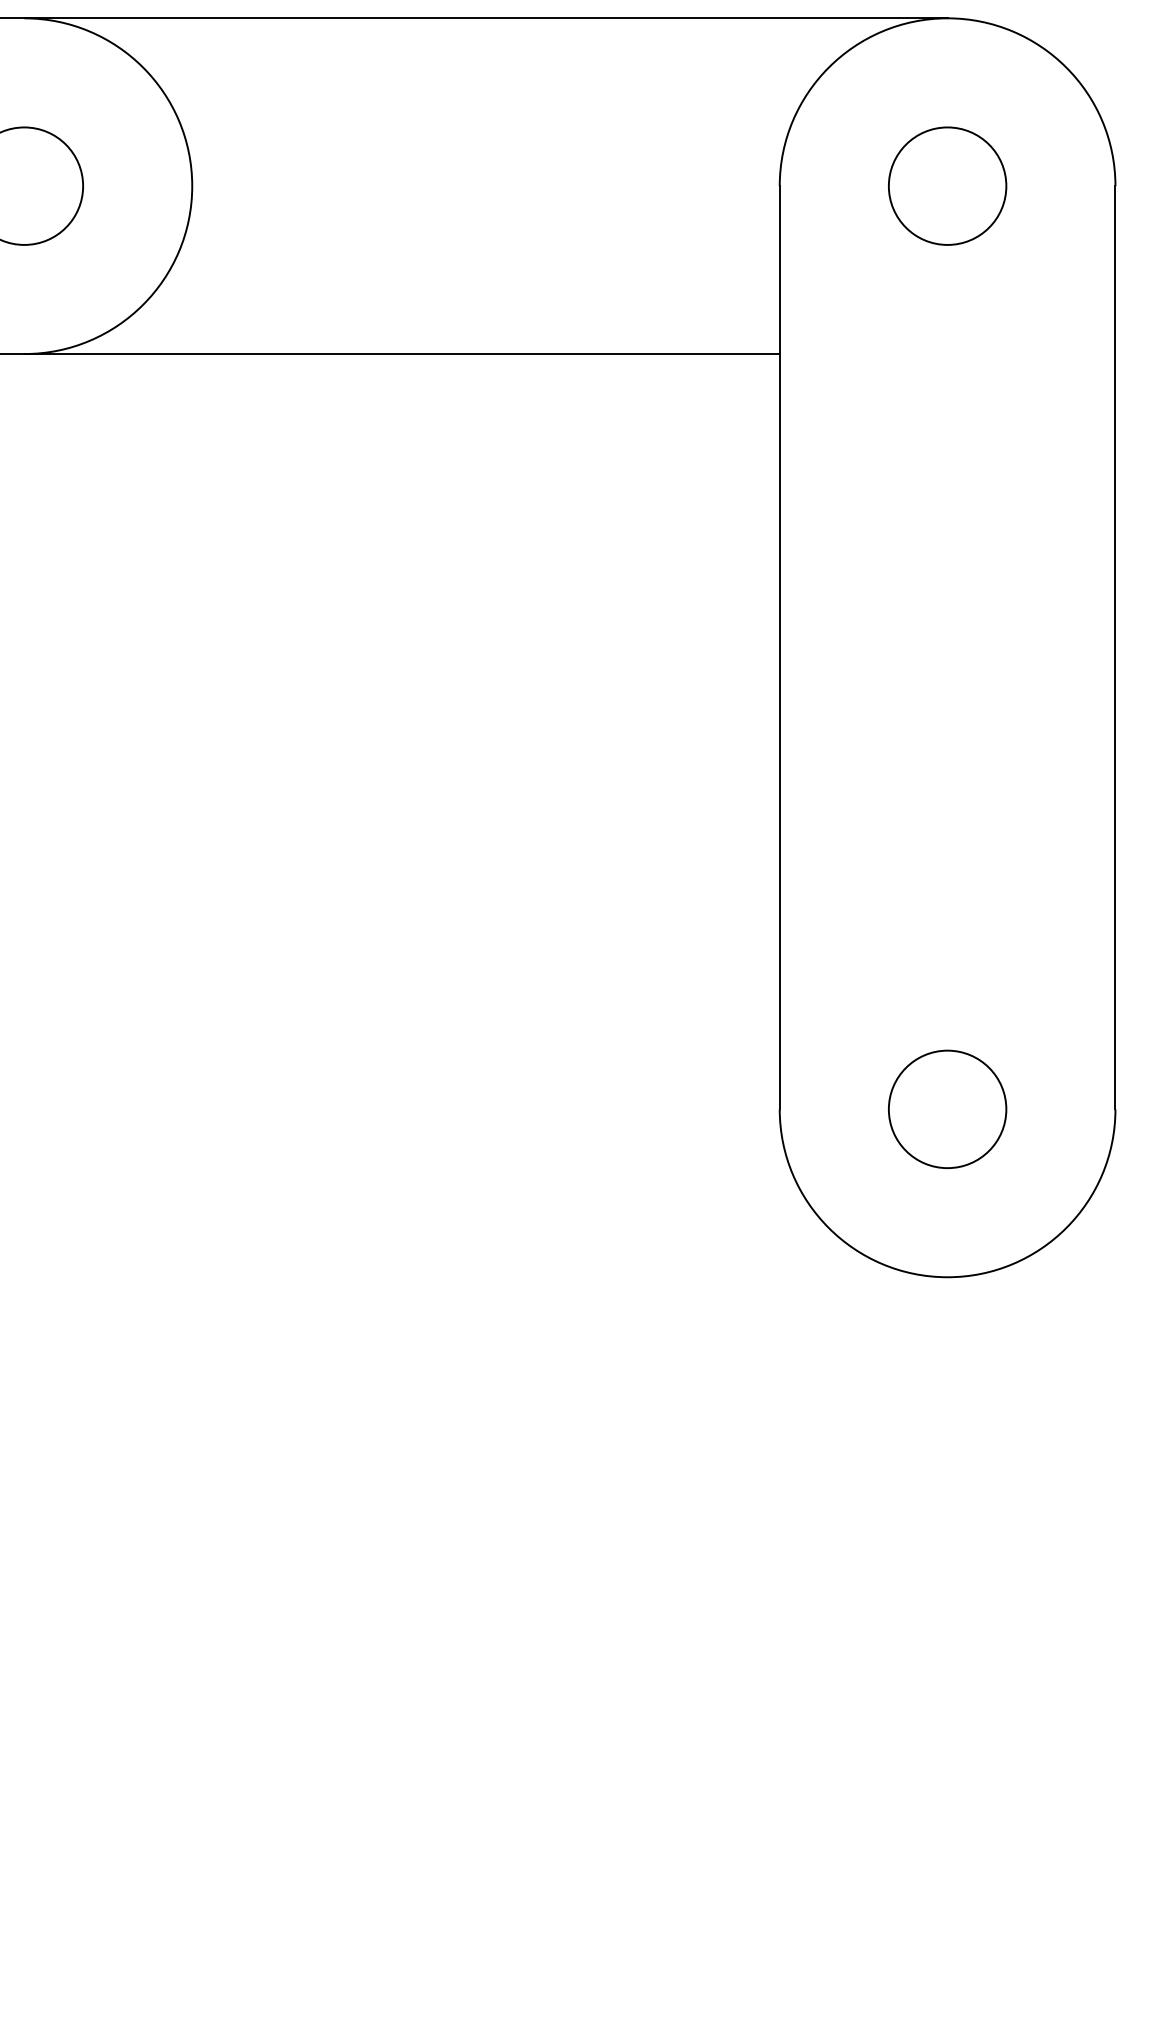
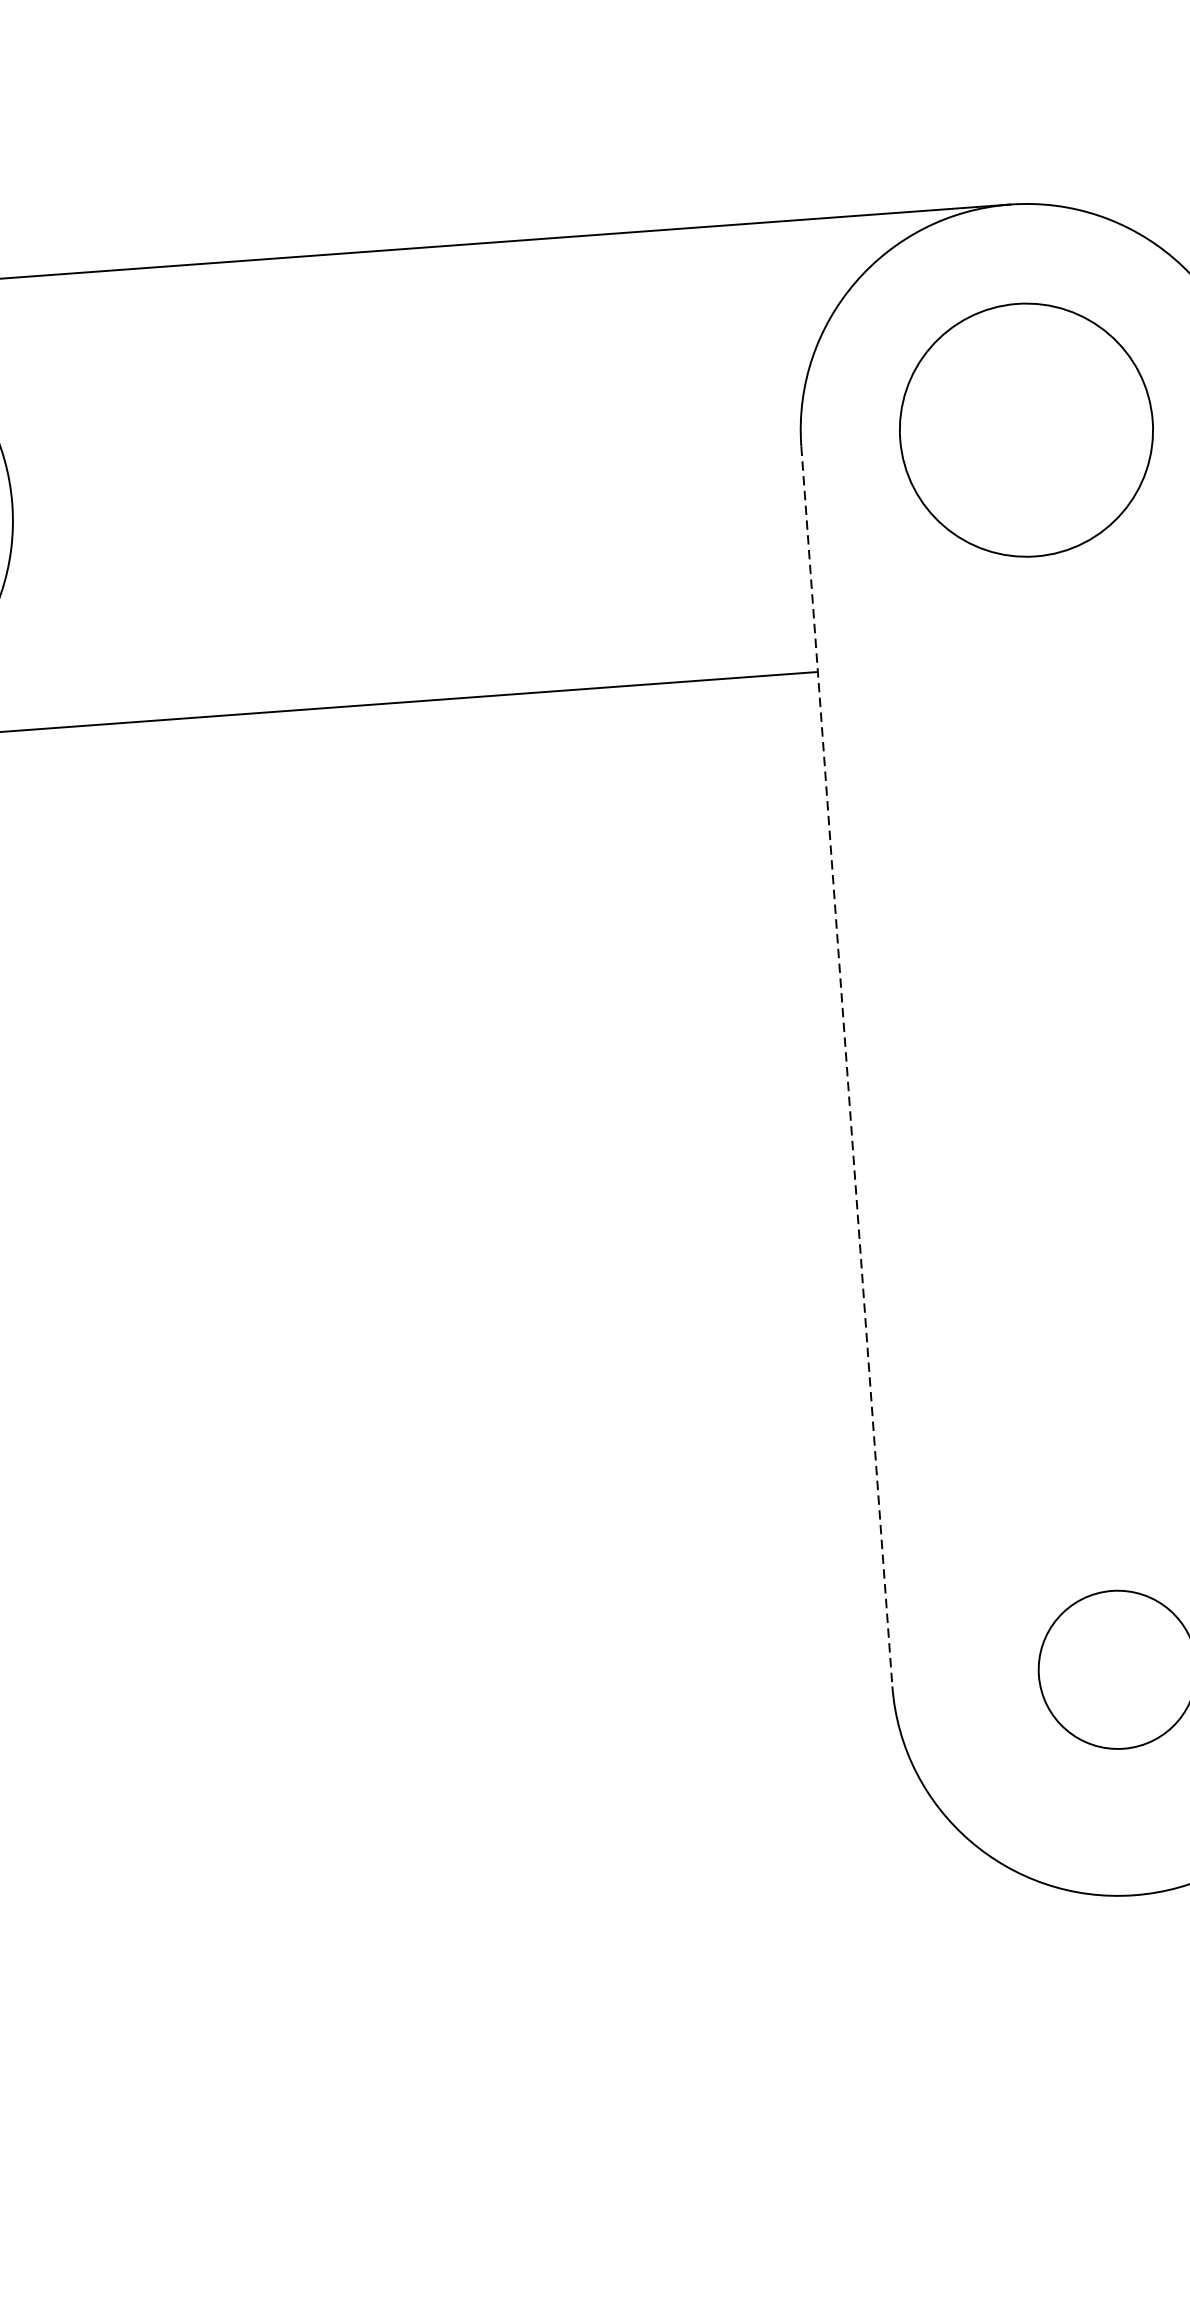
circle: (947, 185) -> (1026, 429), size x1.6
line: (779, 647) -> (846, 1066), solid -> dashed

